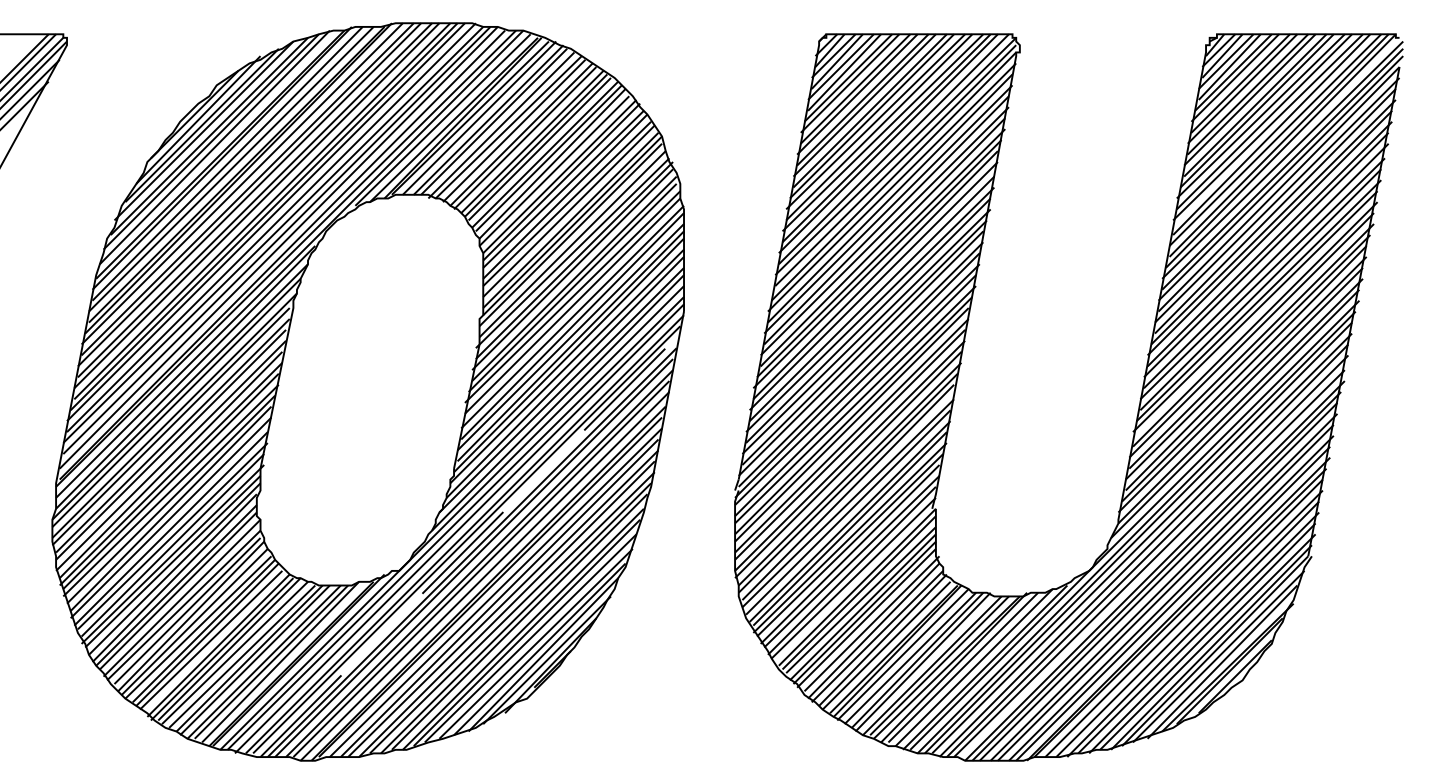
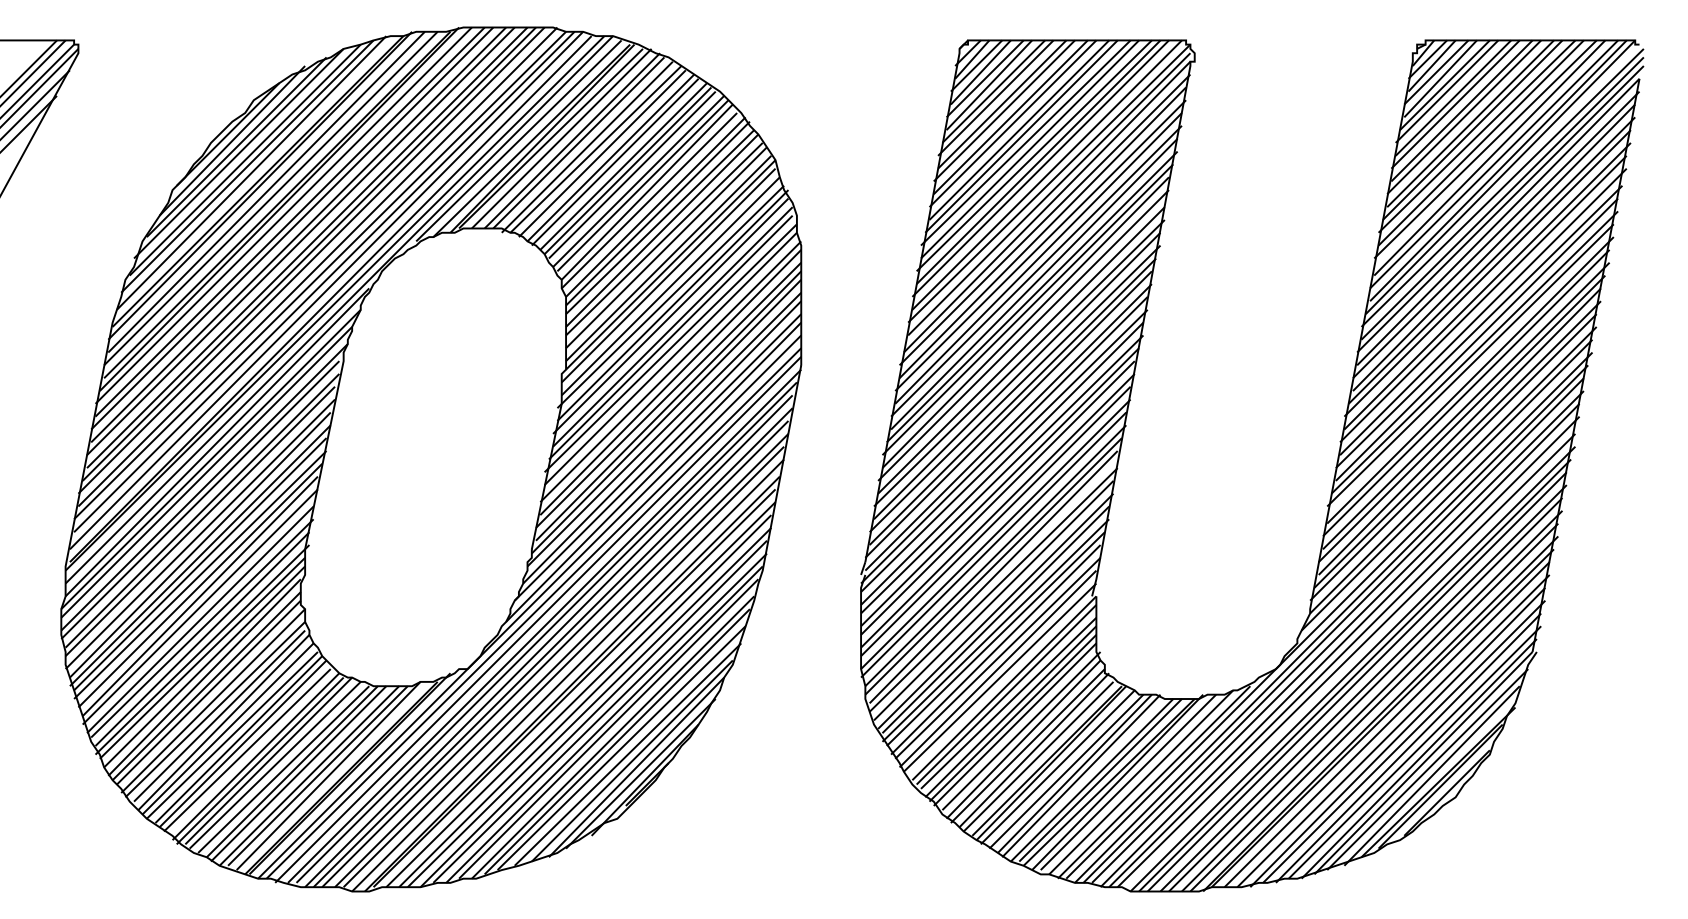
line: (469, 546) -> (549, 640), dashed -> solid

